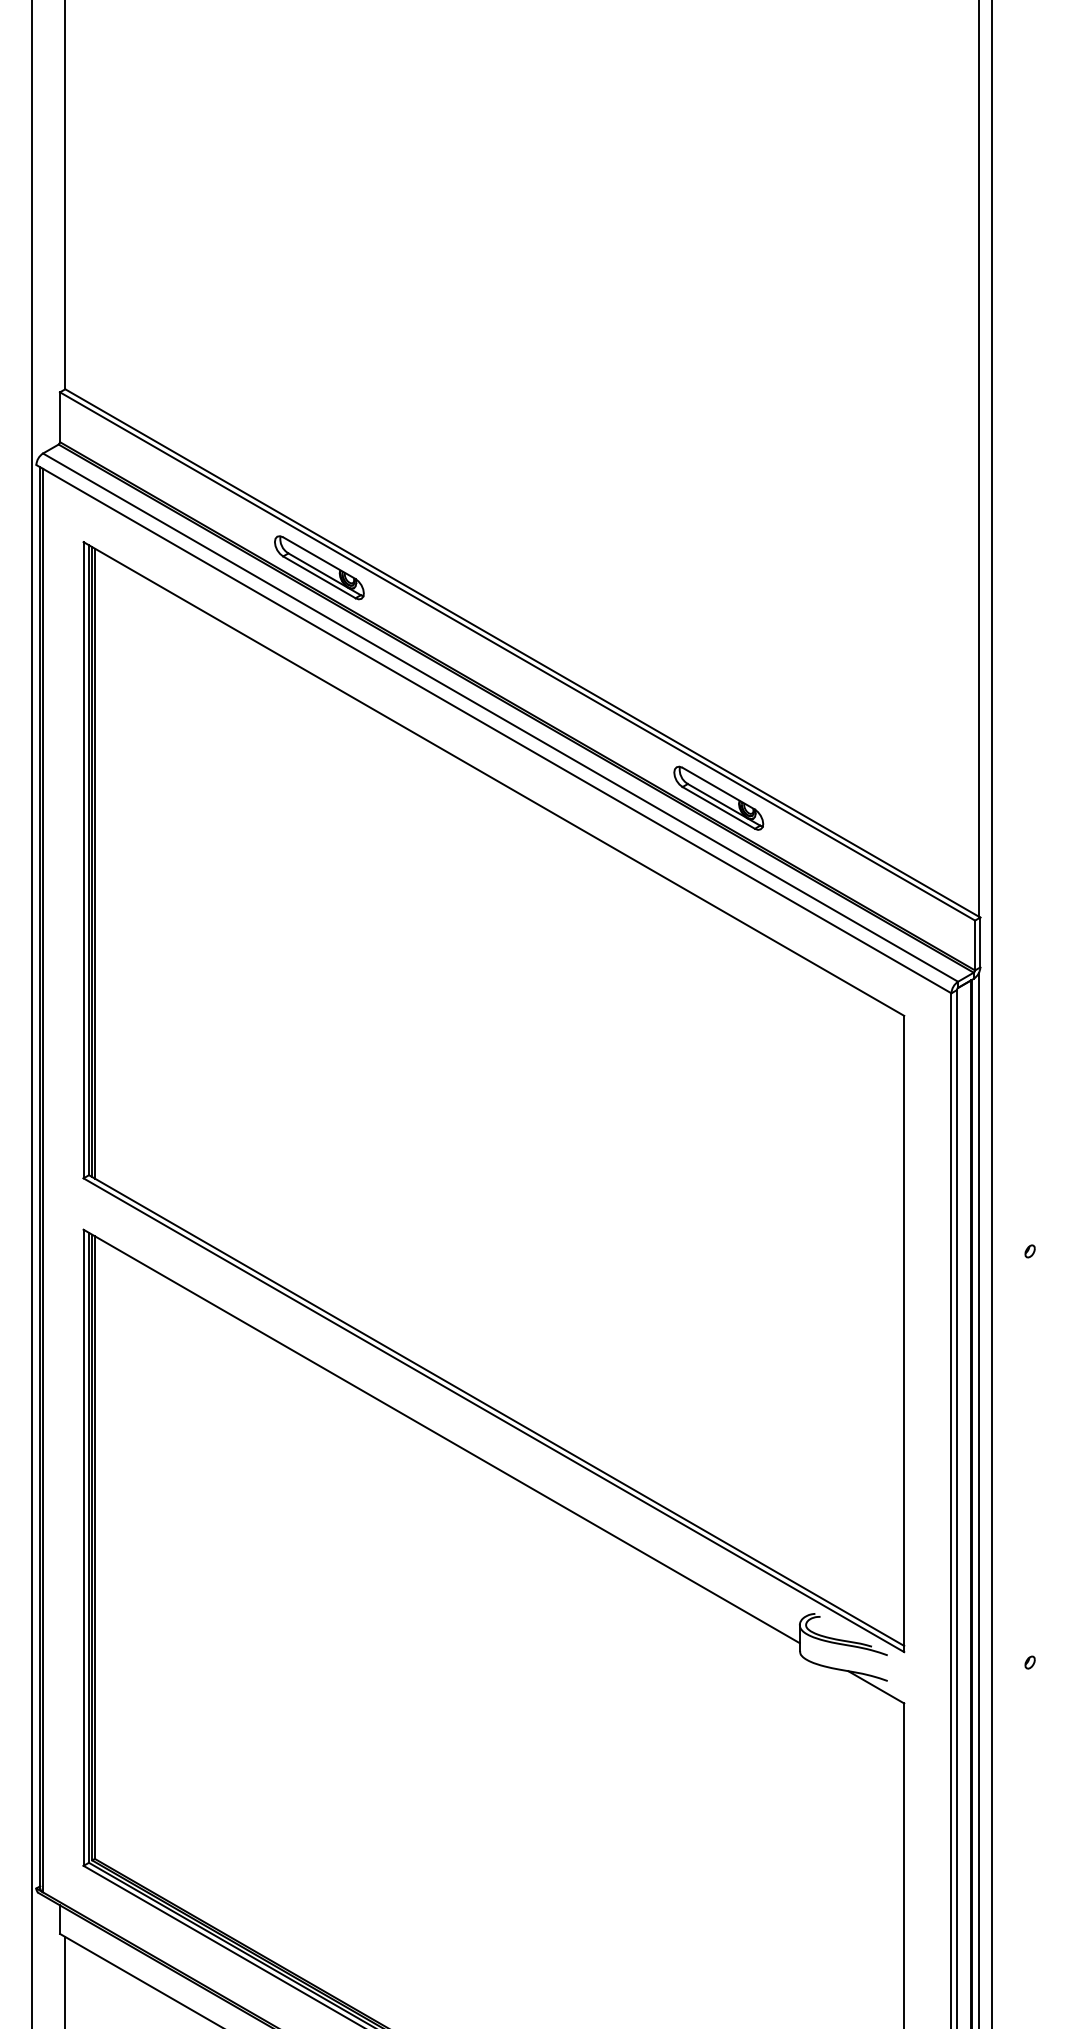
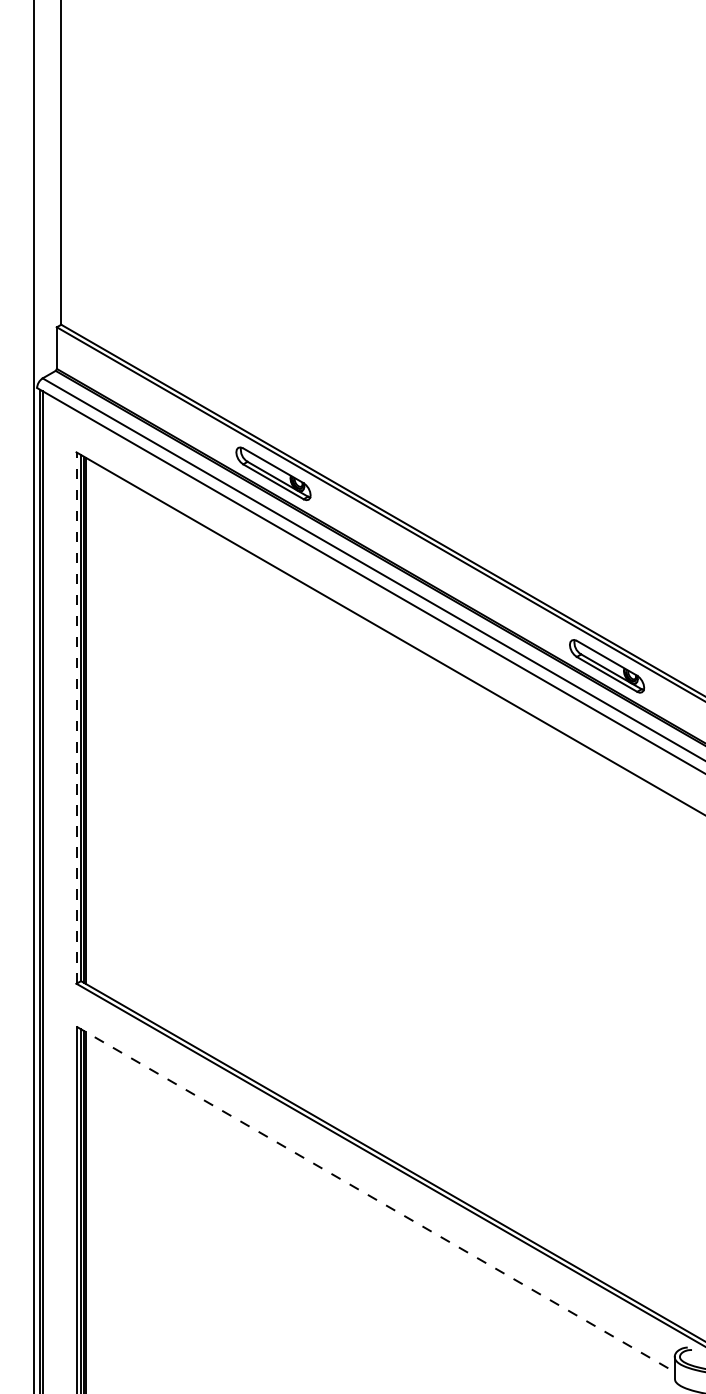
line: (83, 859) -> (76, 717), solid -> dashed
line: (442, 1436) -> (376, 1199), solid -> dashed

